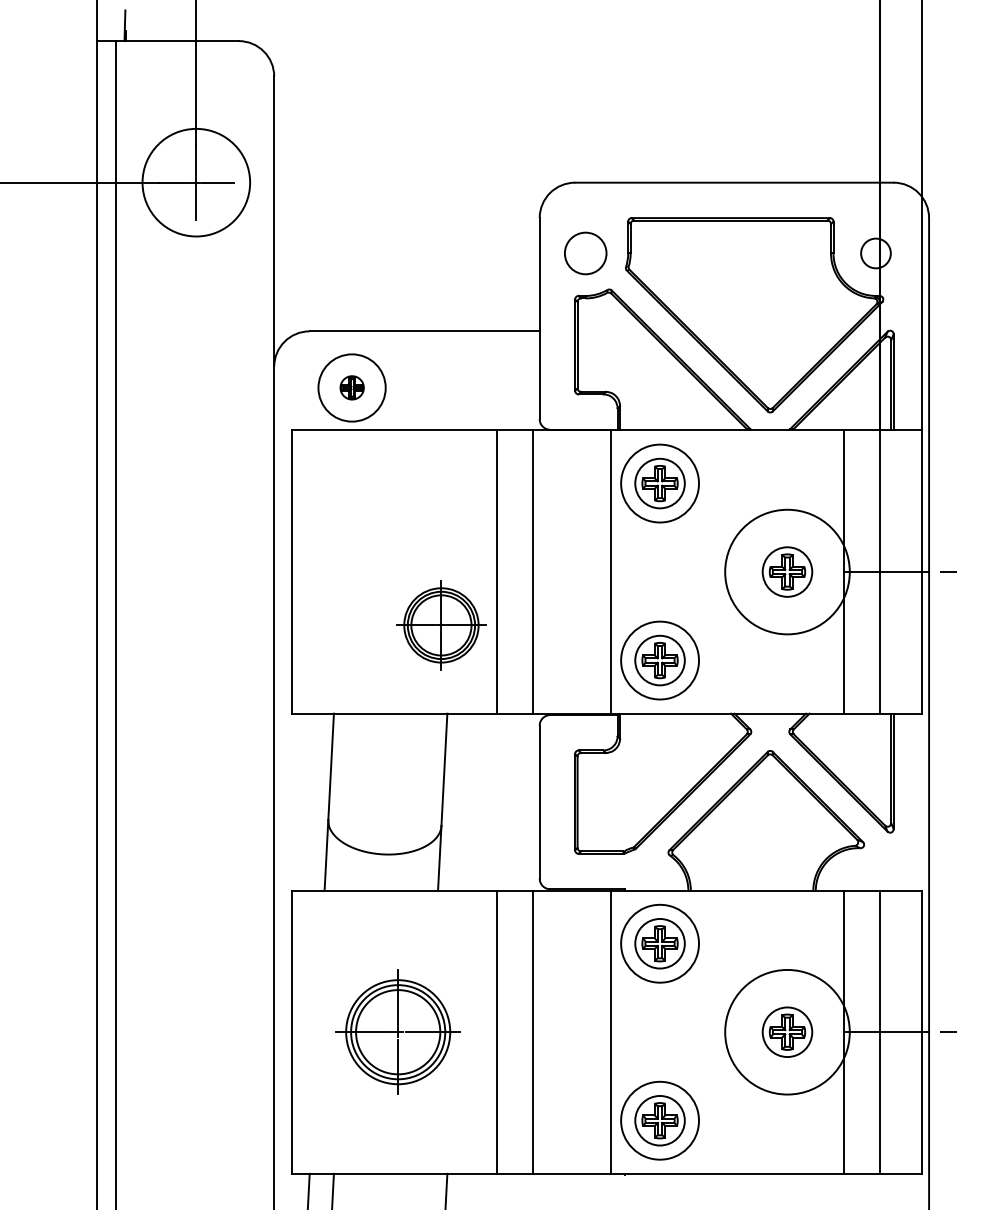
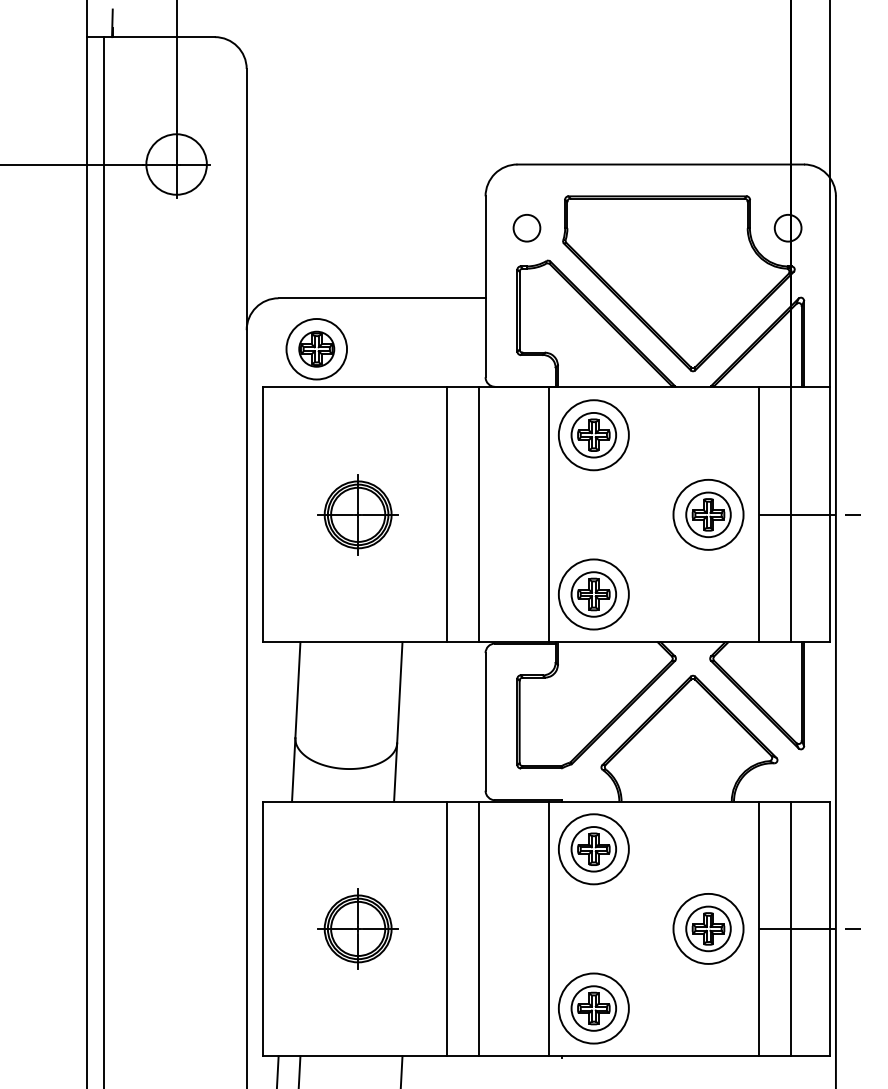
circle: (196, 182) -> (176, 164), size x0.62
circle: (585, 252) -> (526, 227), size x0.71
part: (351, 387) -> (316, 348), size x1.67
circle: (787, 571) -> (708, 514), size x0.62
part: (440, 625) -> (357, 514), moved
part: (397, 1031) -> (357, 928), size x0.71
circle: (787, 1031) -> (708, 928), size x0.62

